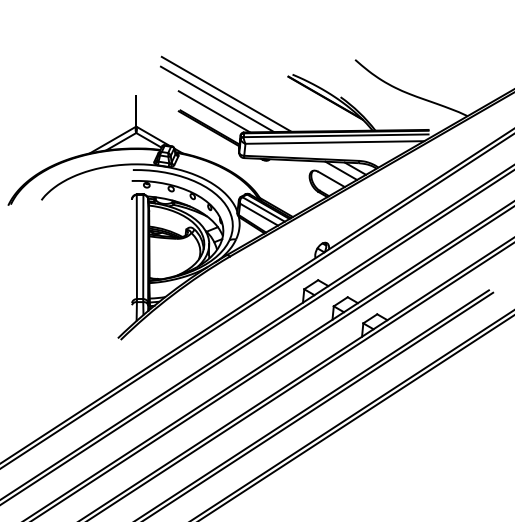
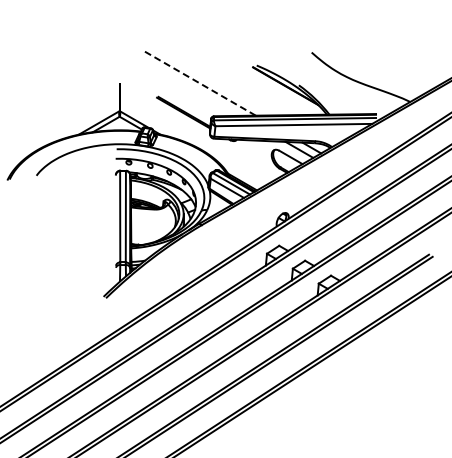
line: (226, 93) -> (198, 82), solid -> dashed
line: (217, 98) -> (190, 86), removed
line: (214, 112) -> (188, 98), removed

